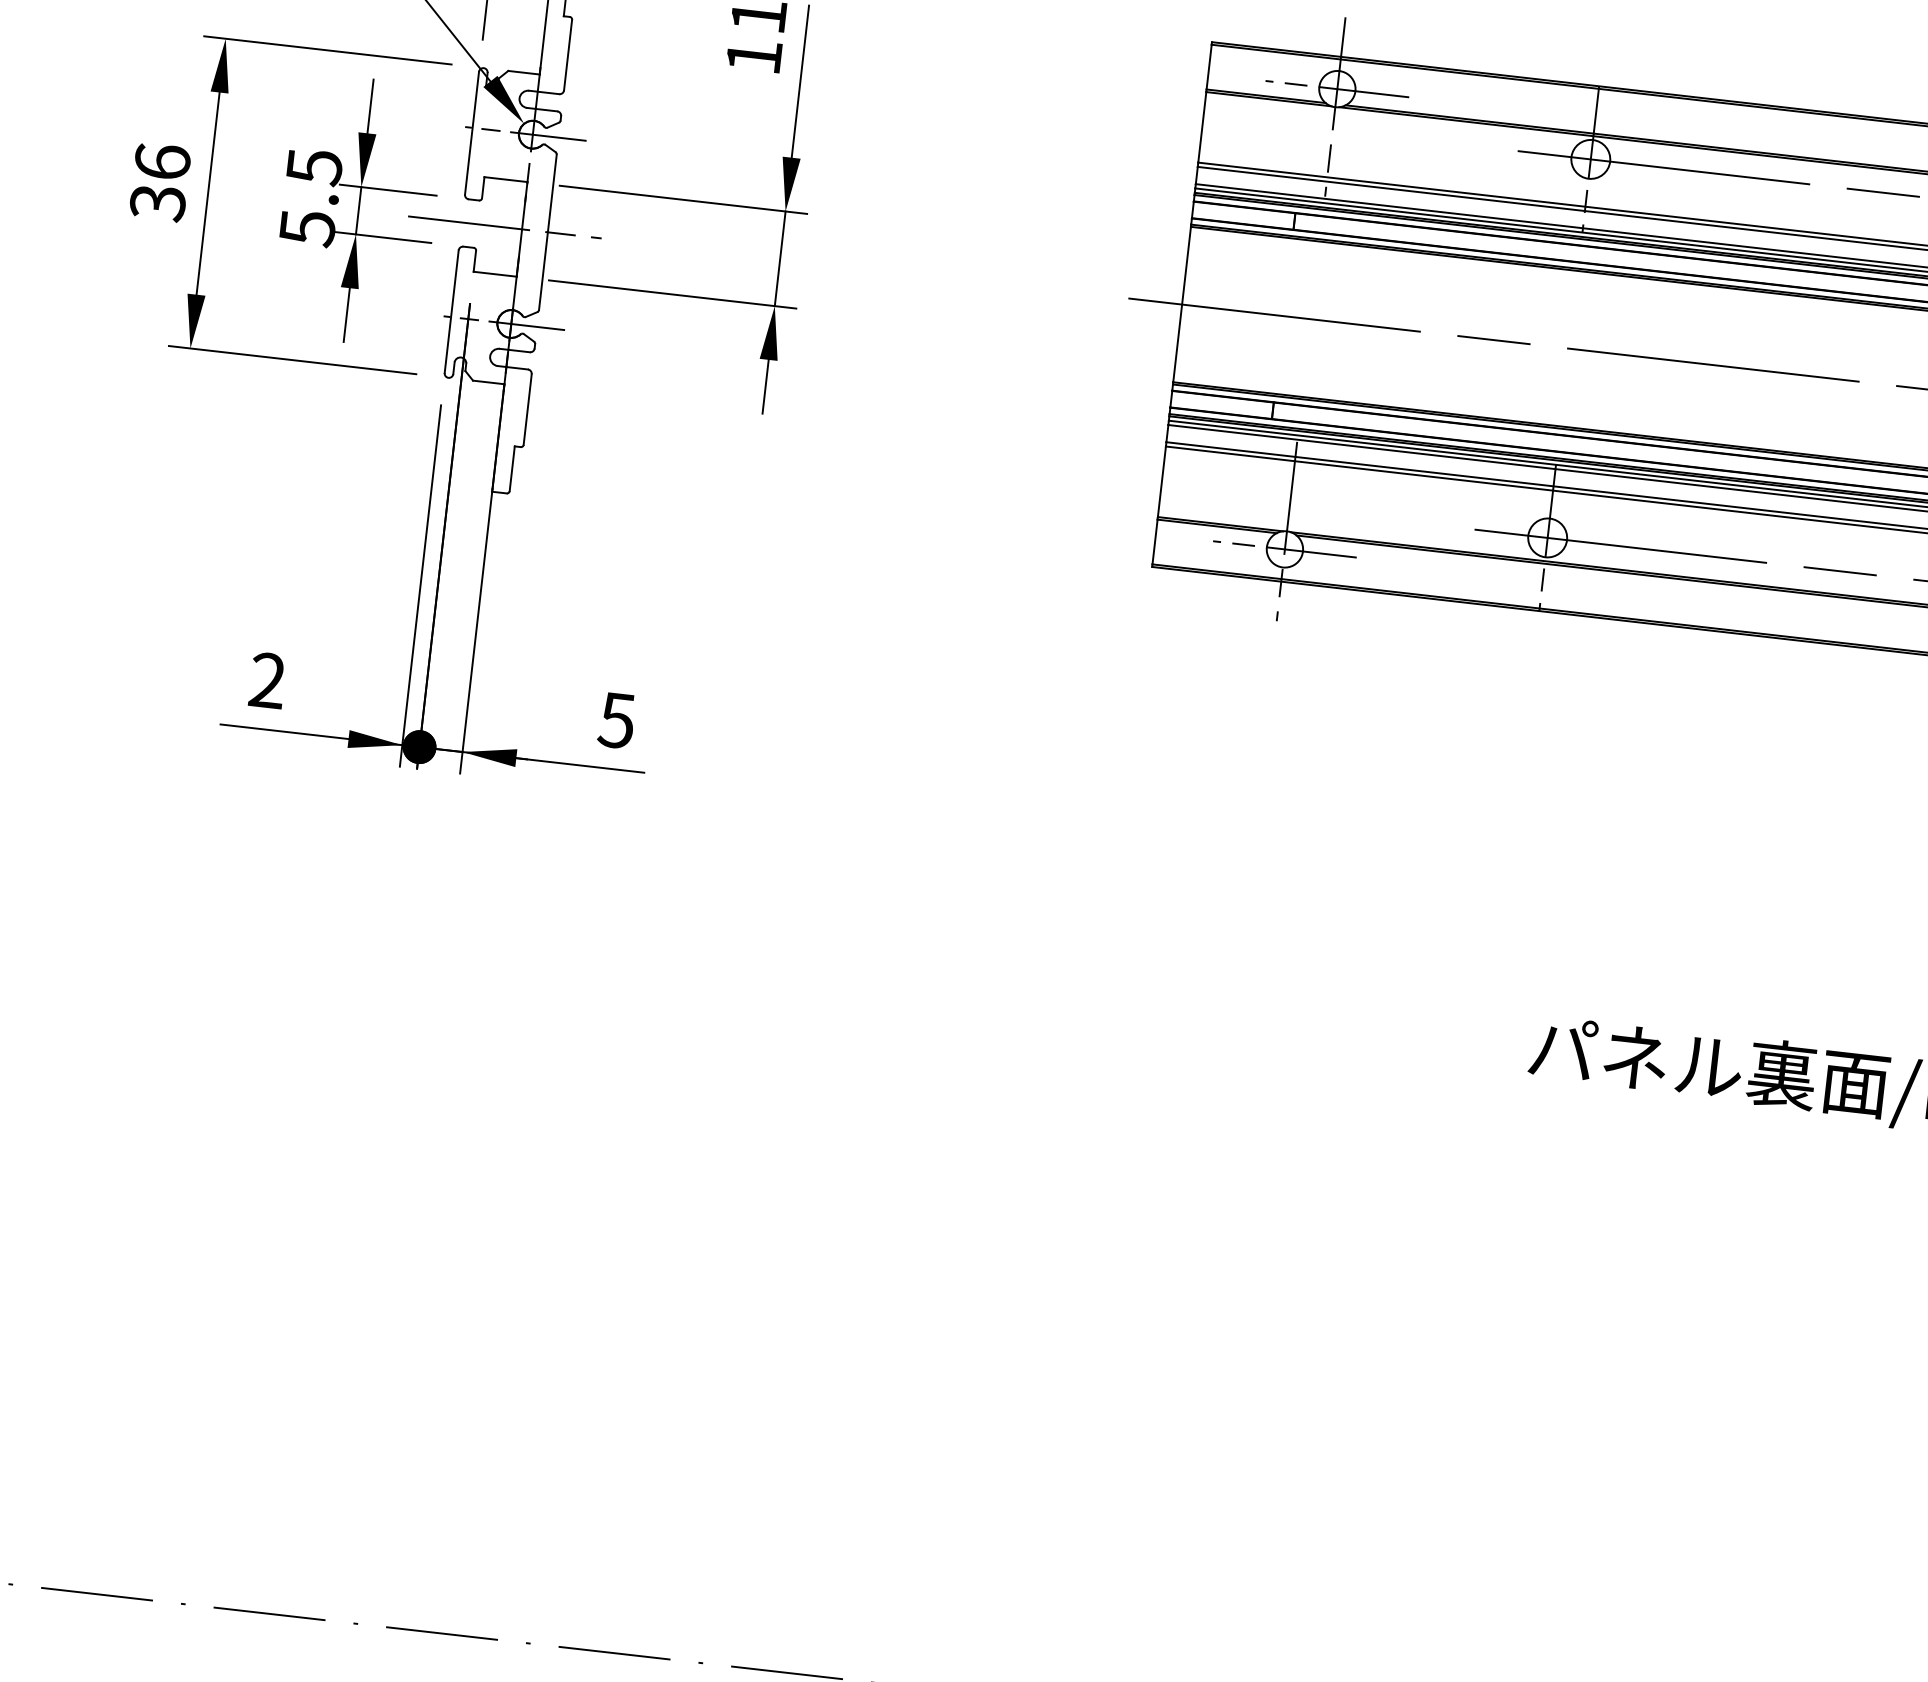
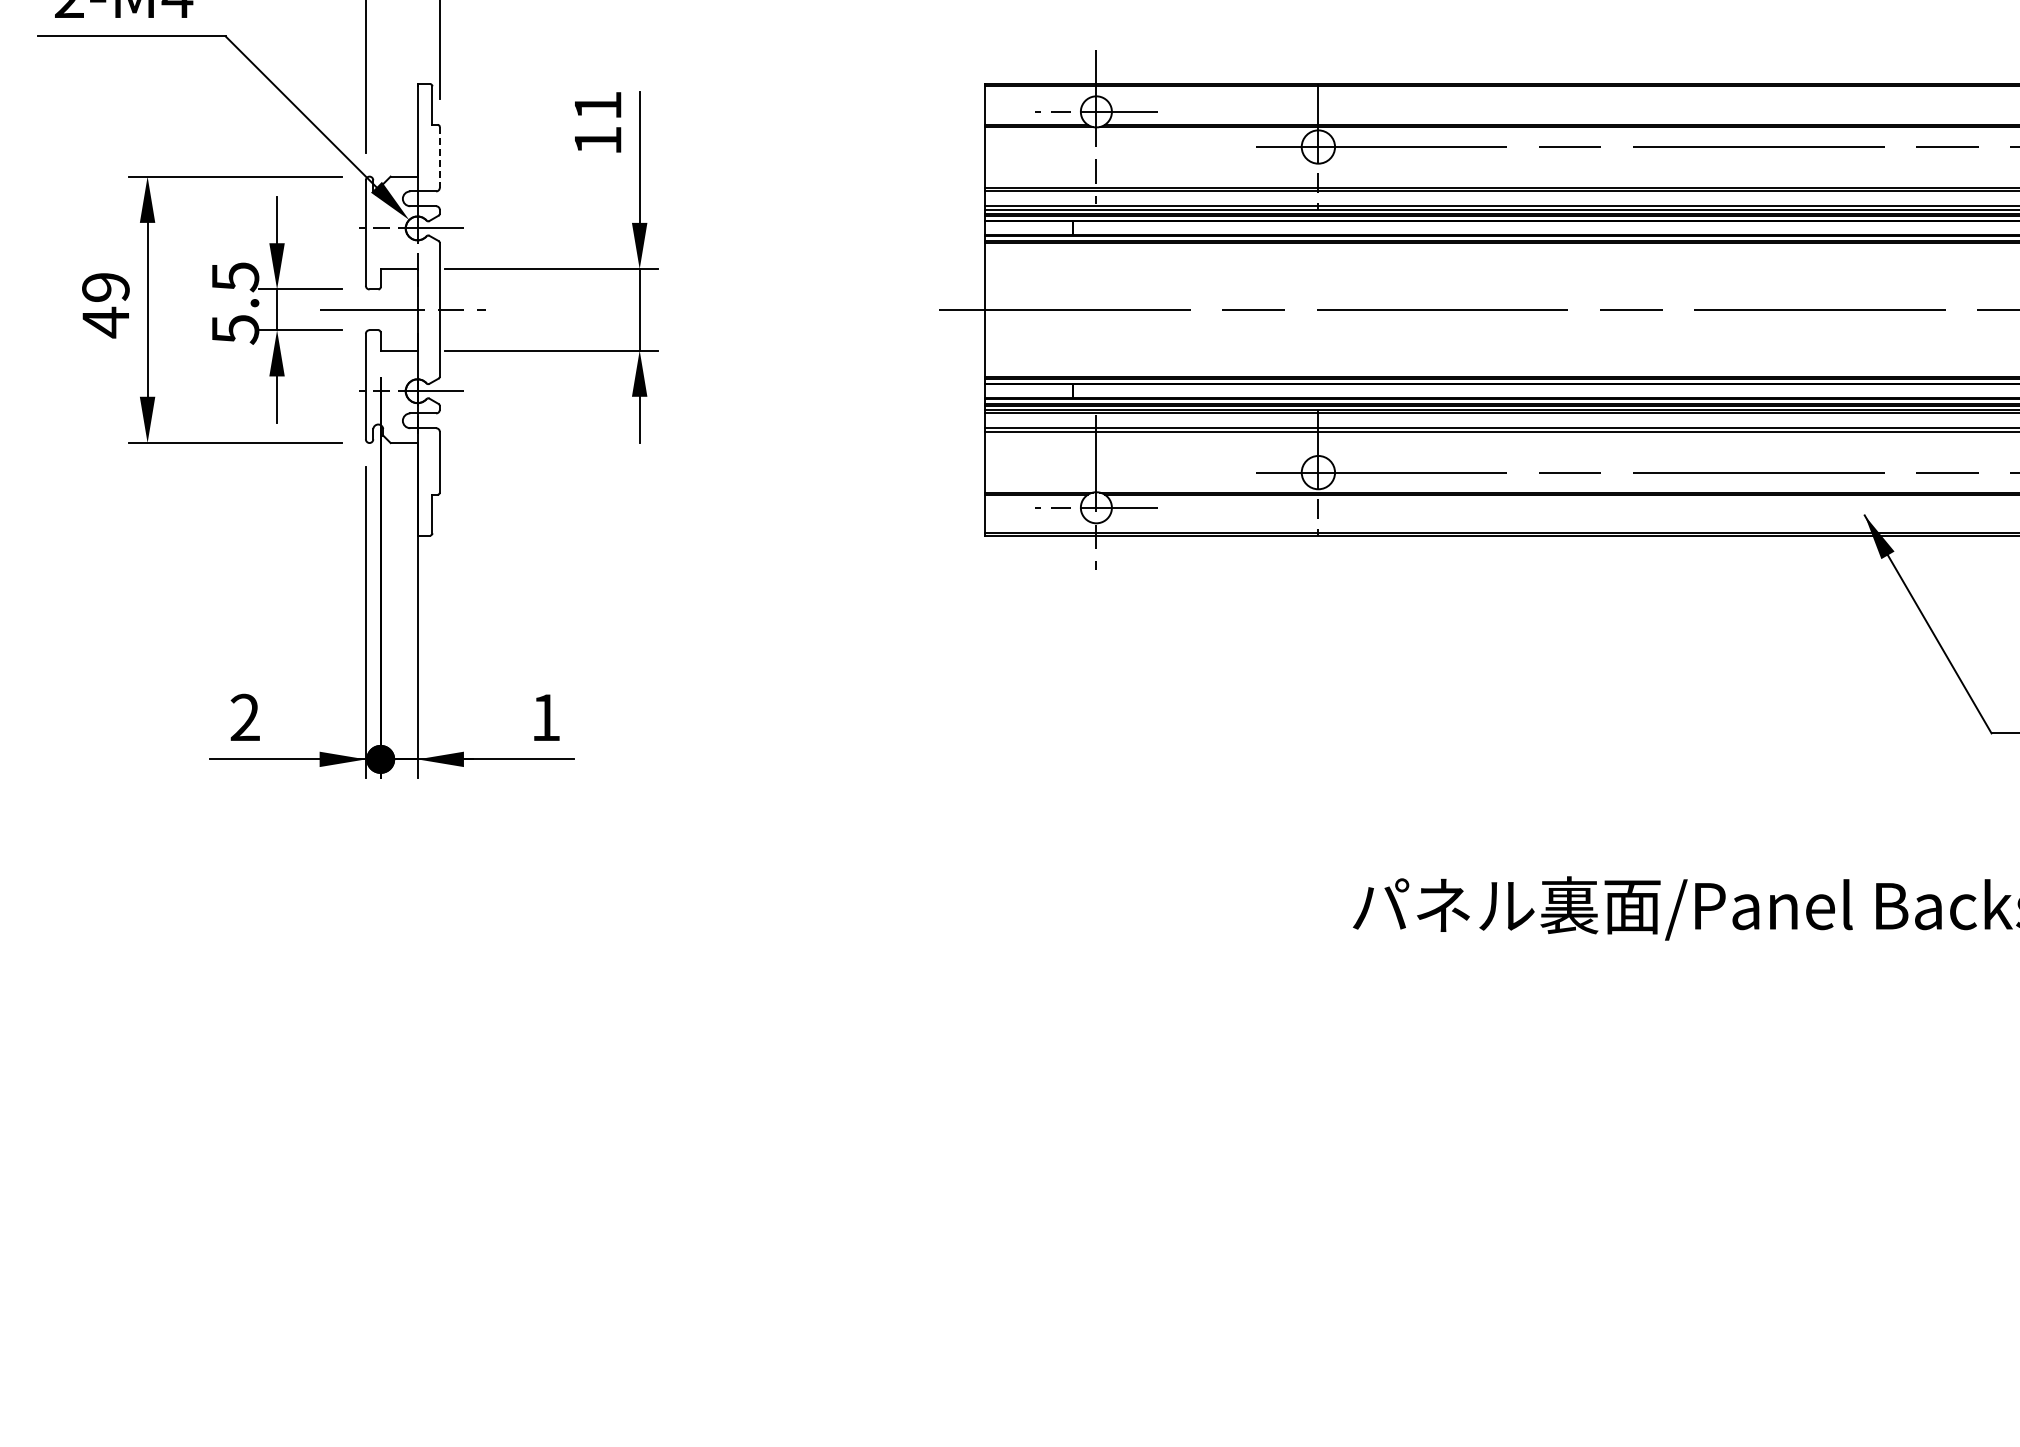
line: (567, 55) -> (439, 157), solid -> dashed
text: (159, 182) -> (105, 305), 36 -> 49
text: (616, 720) -> (545, 717), 5 -> 1

